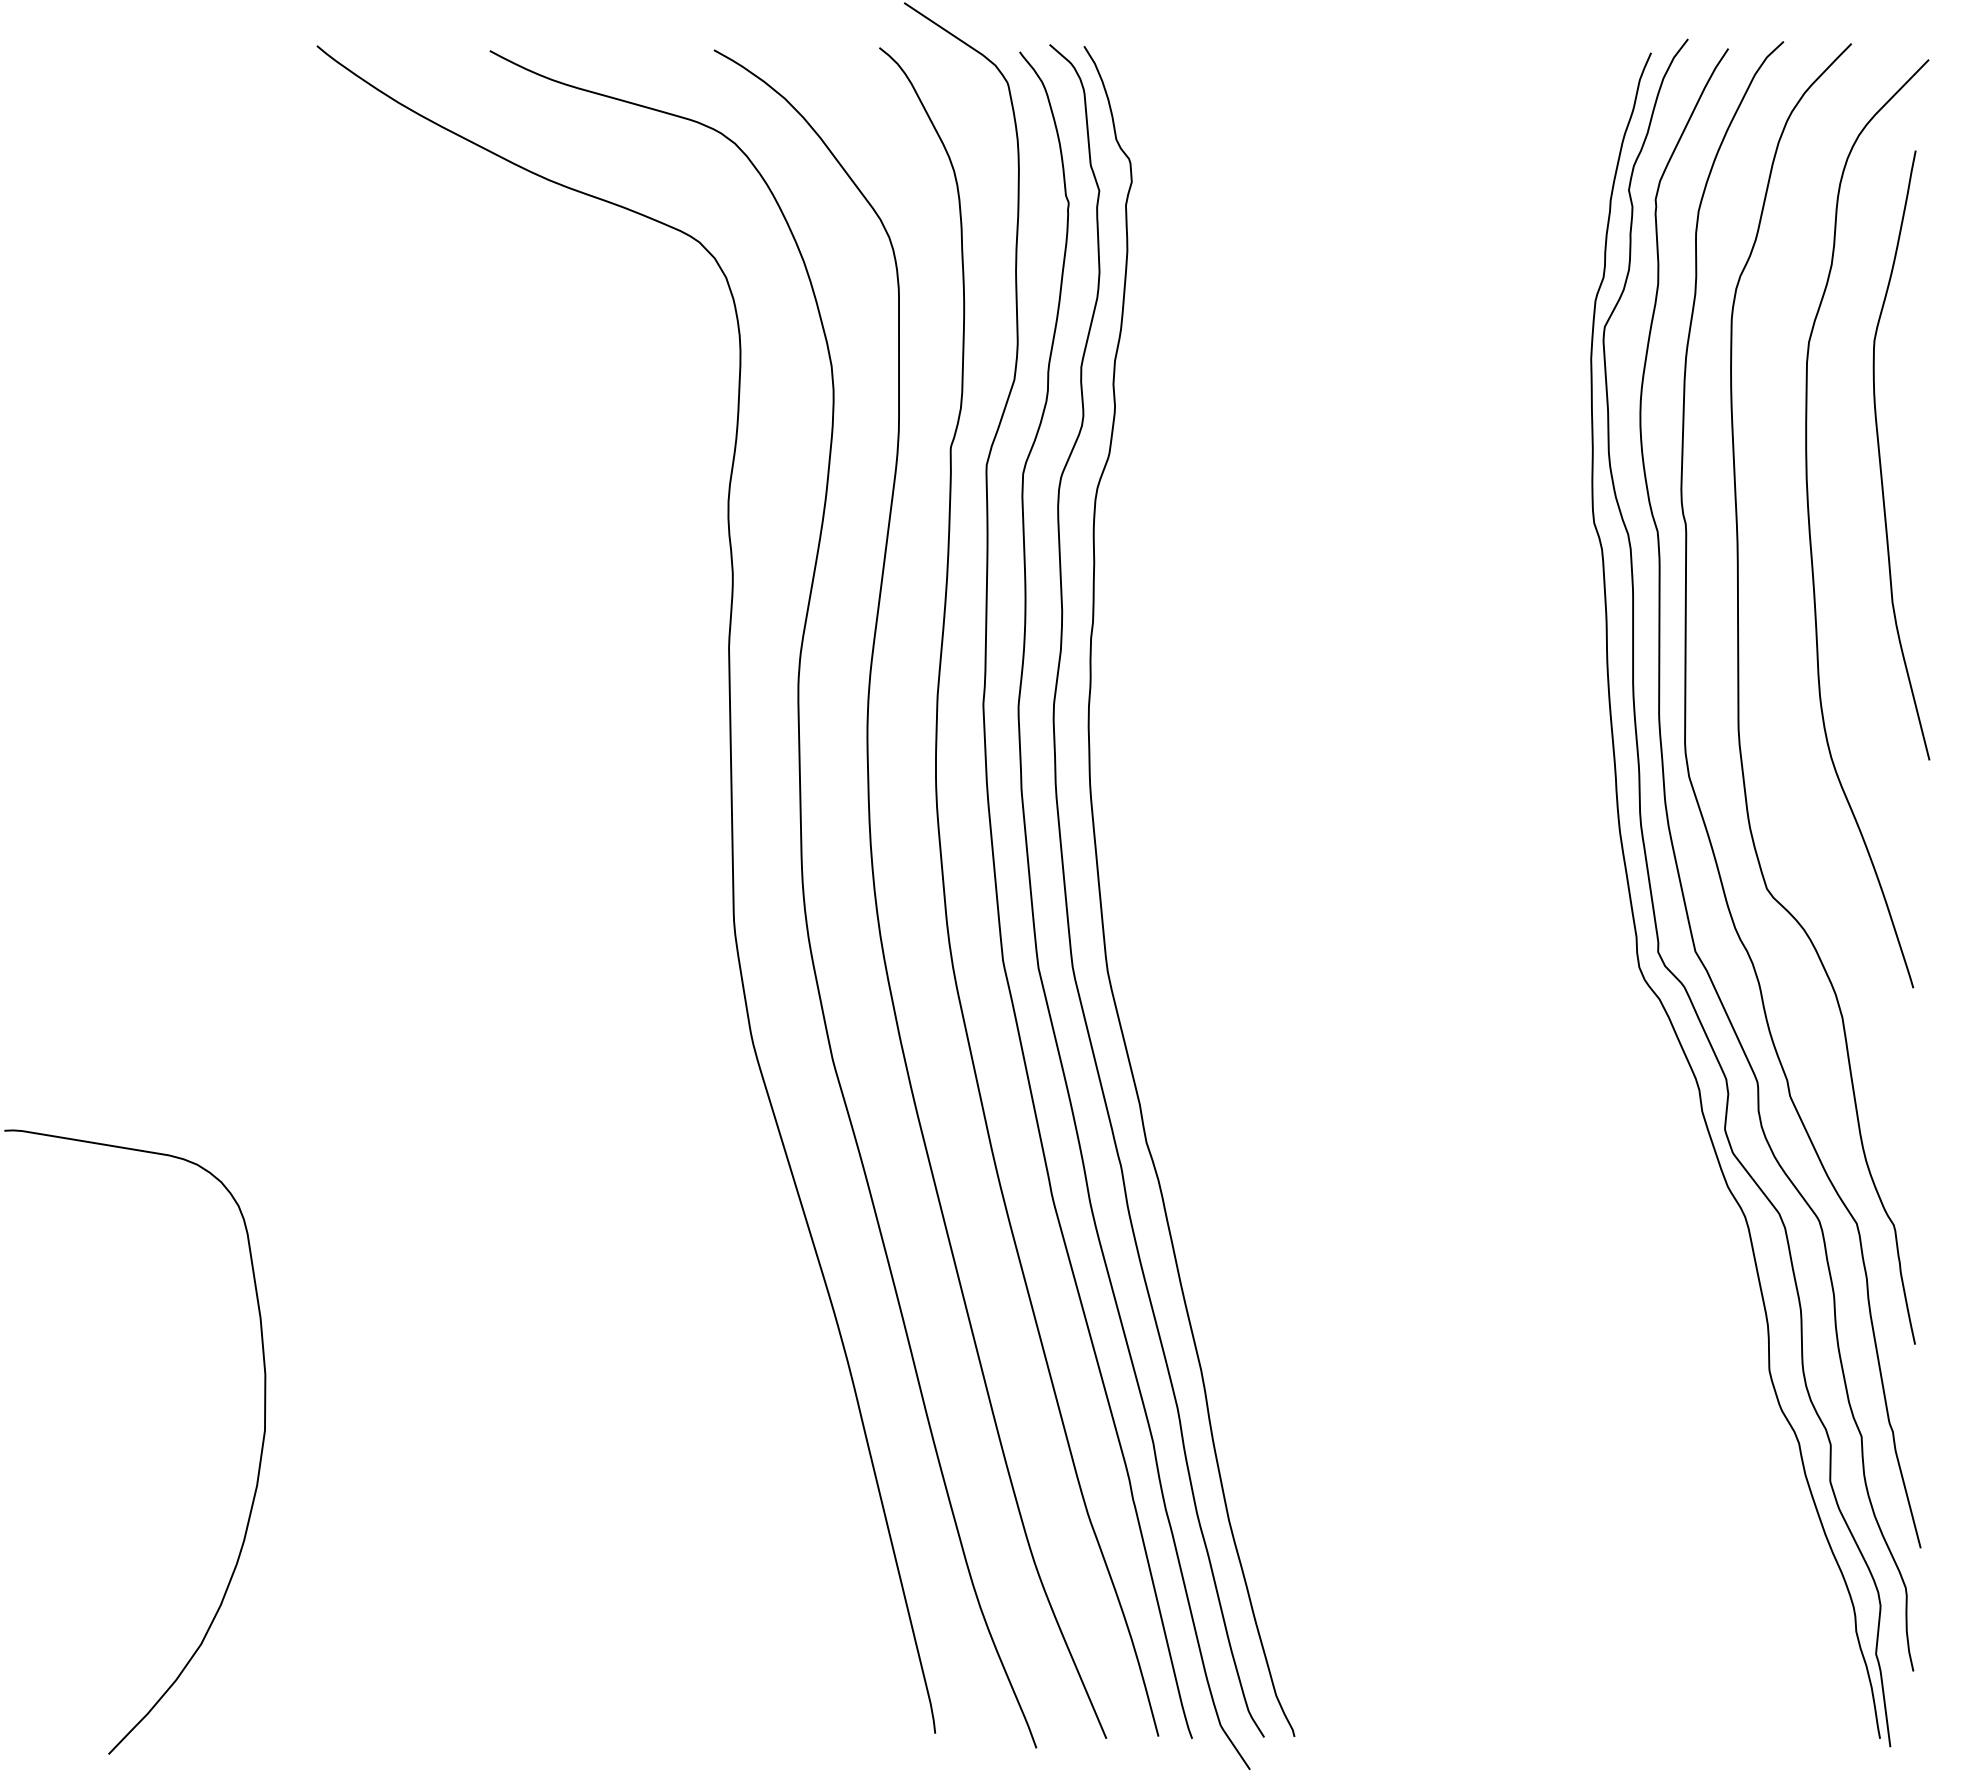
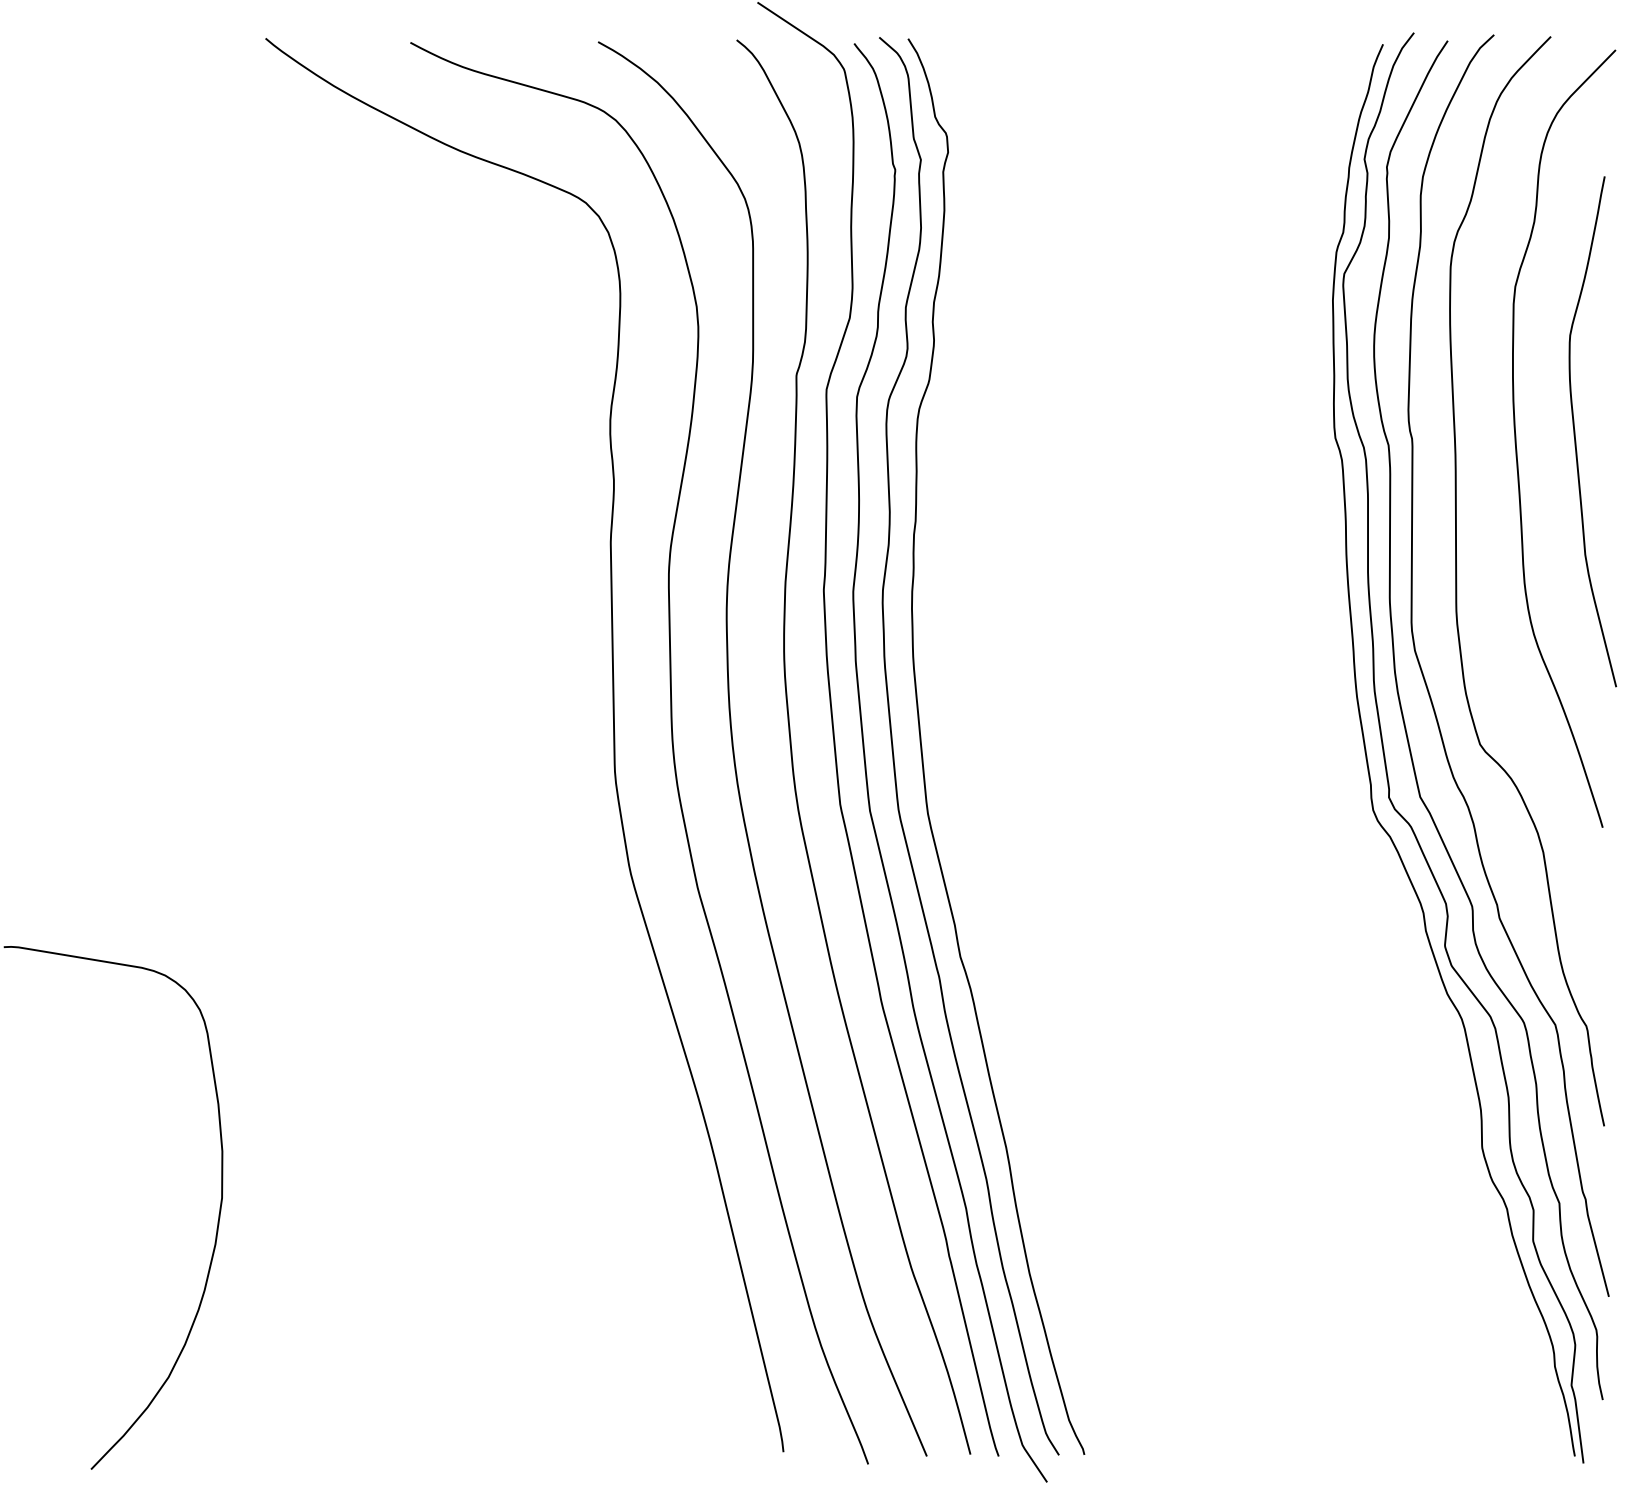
curve: (1880, 455) -> (1575, 431), moved

